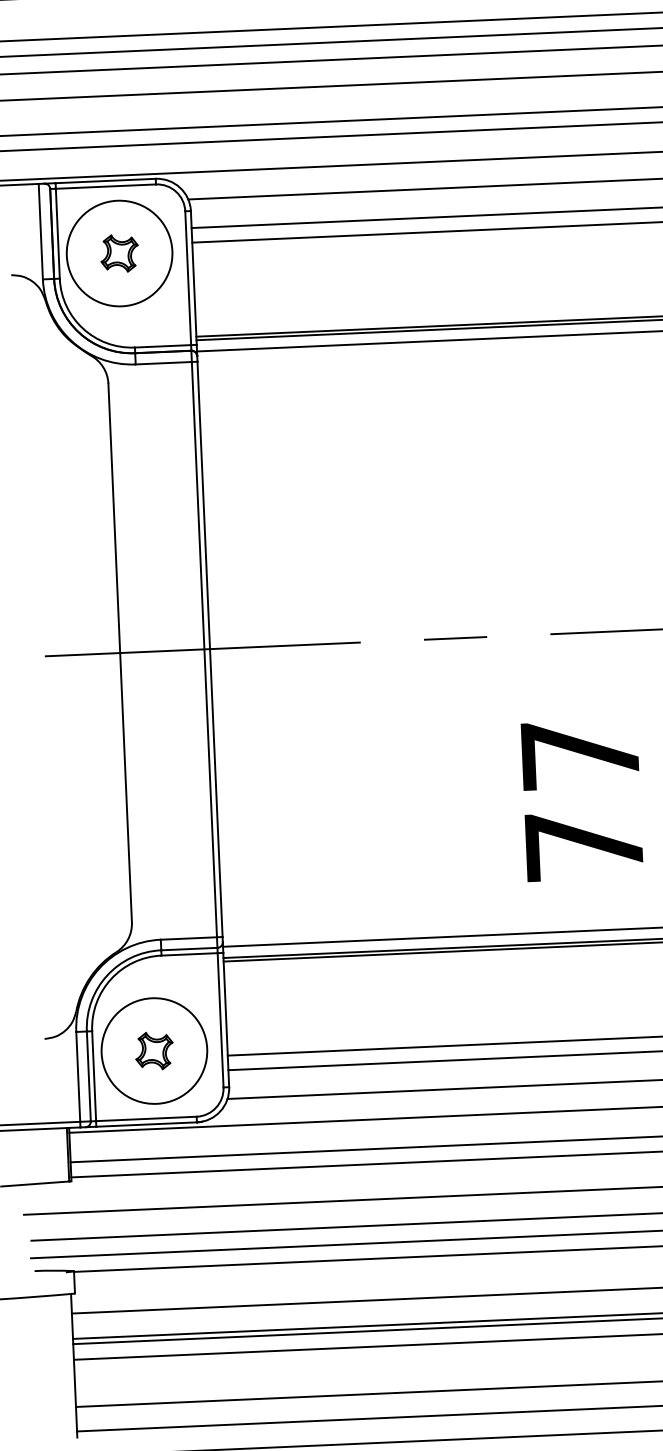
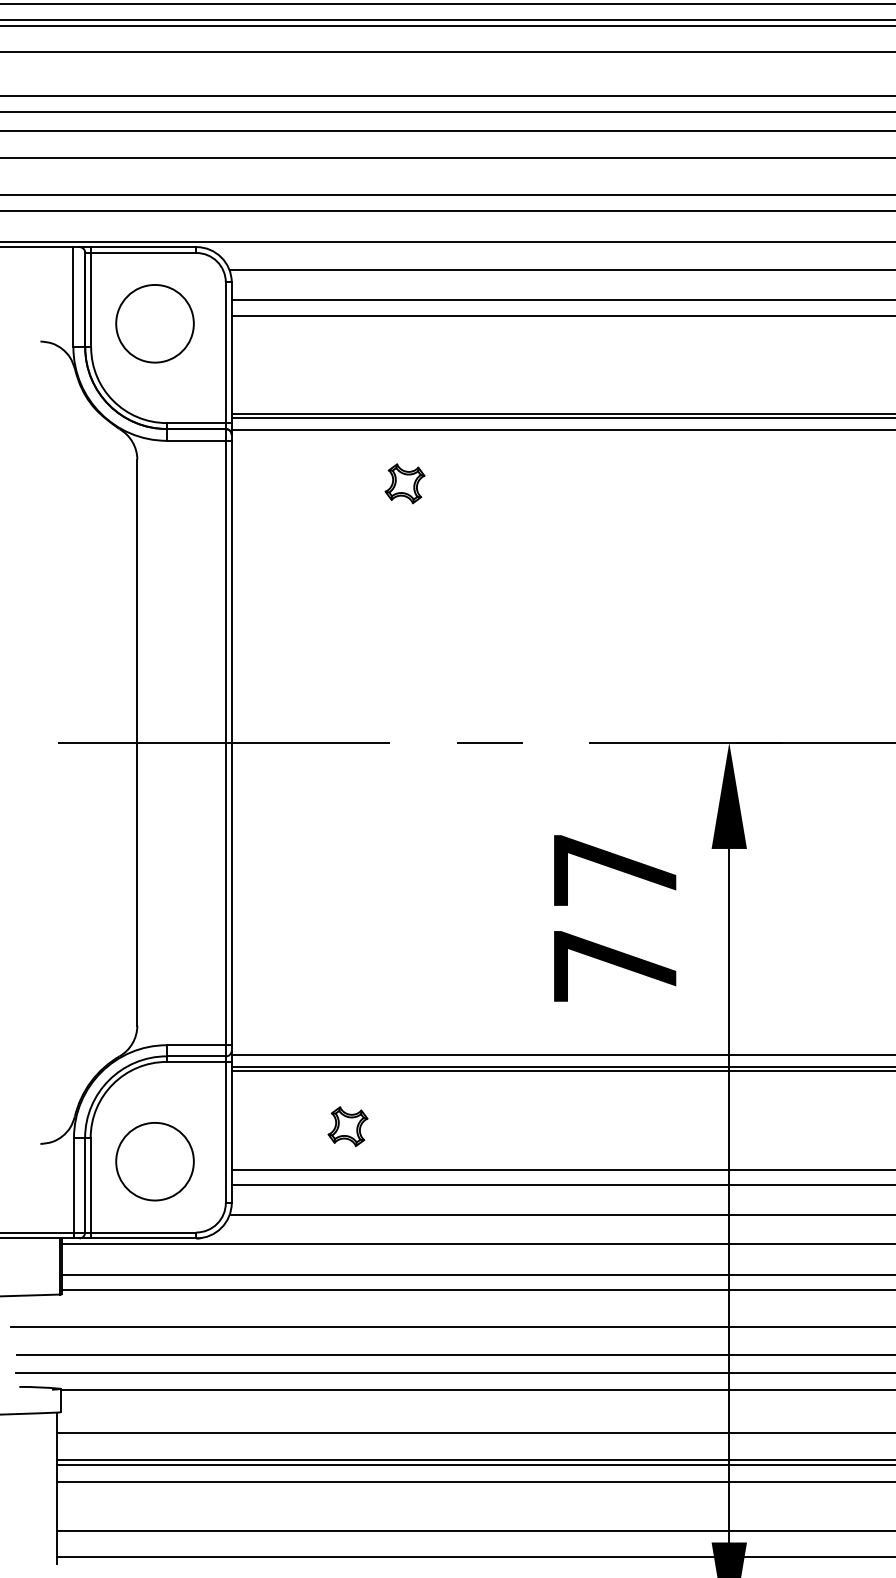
circle: (119, 253) -> (154, 323), size x0.7
part: (119, 253) -> (404, 483), moved
circle: (153, 1050) -> (154, 1161), size x0.7
part: (153, 1050) -> (347, 1126), moved

